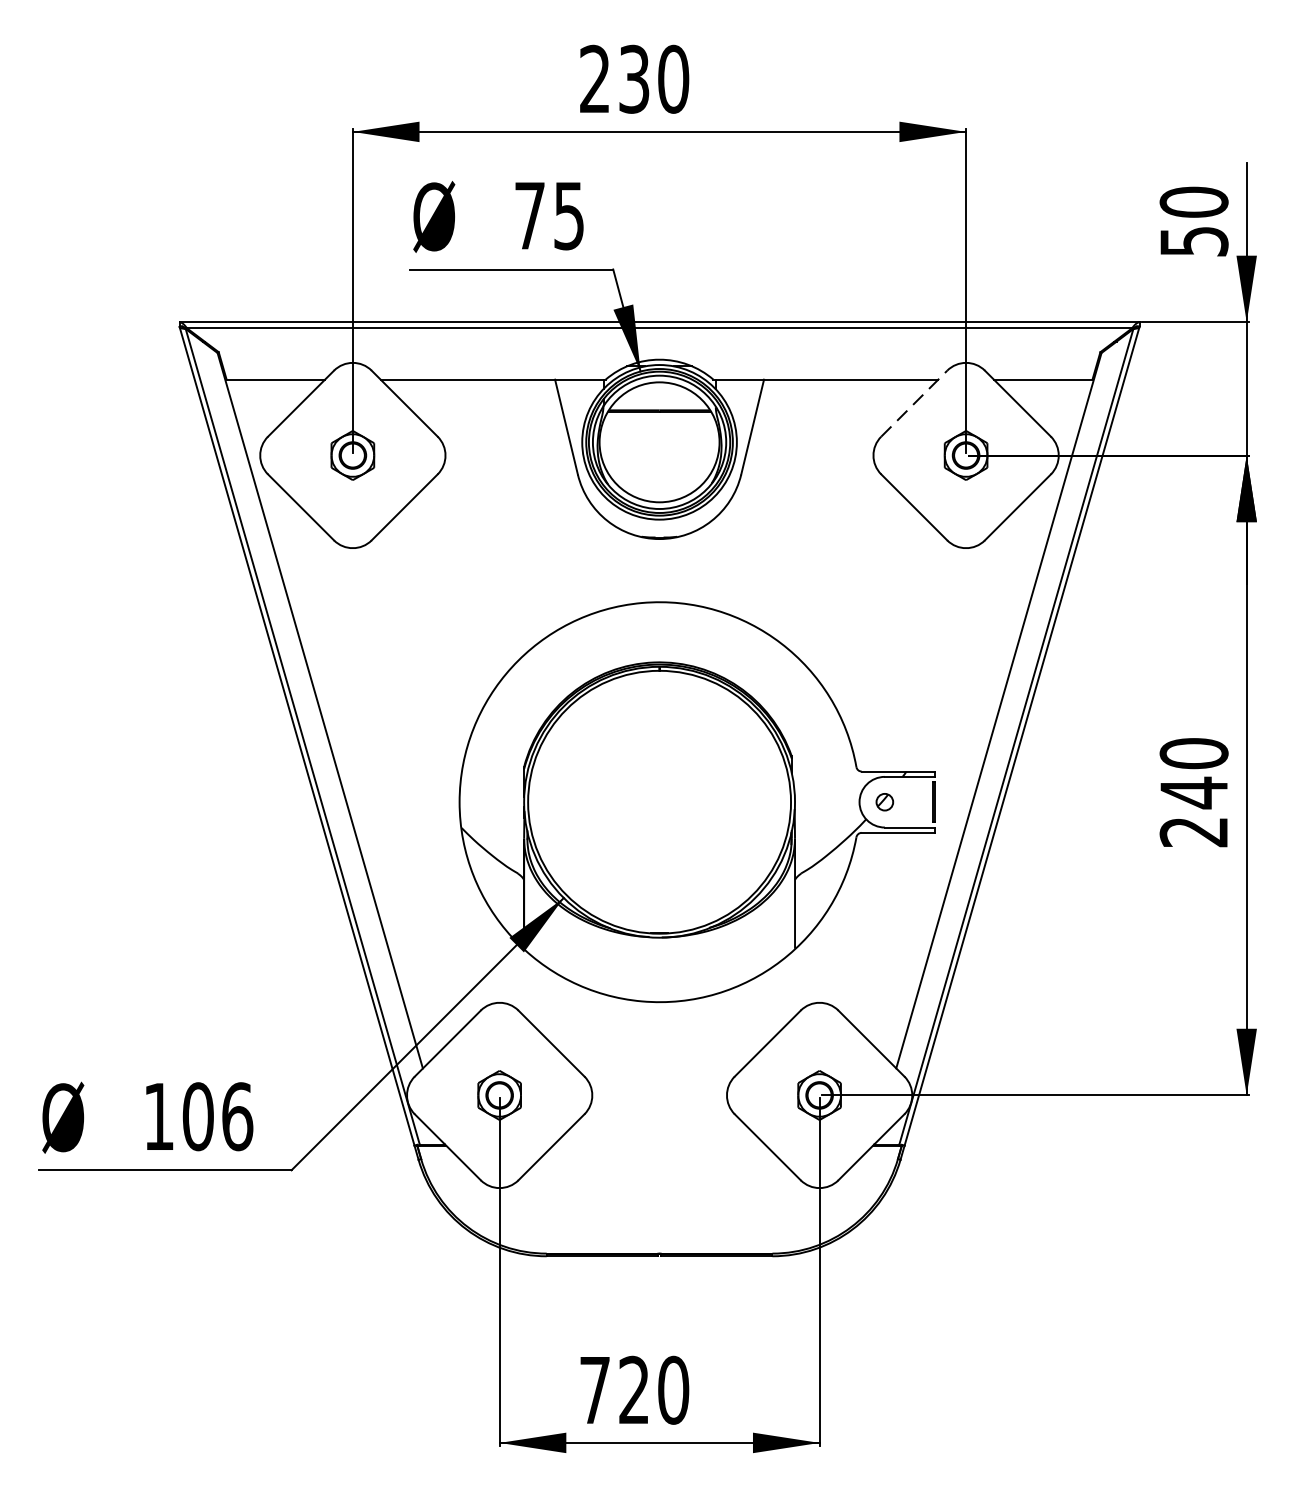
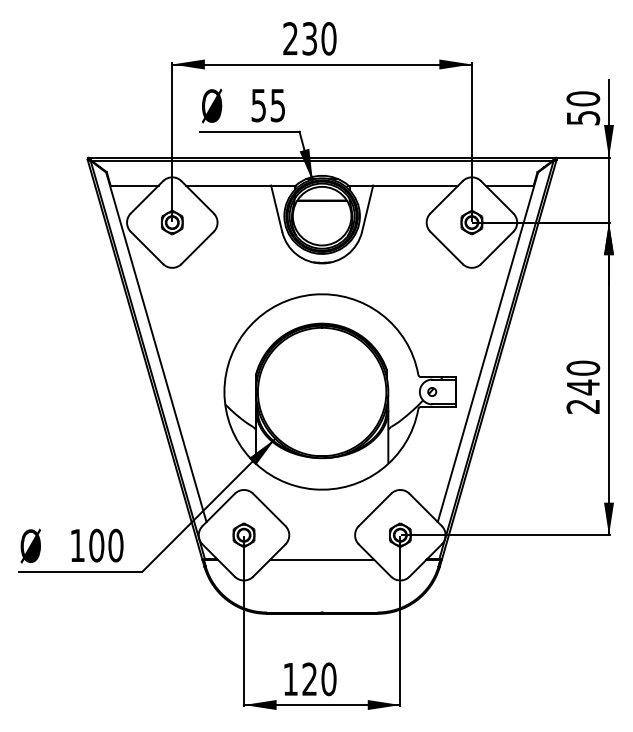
text: (529, 215) -> (258, 105), 75 -> 55
line: (914, 404) -> (446, 197), dashed -> solid
text: (236, 1116) -> (115, 545), 106 -> 100
line: (660, 1145) -> (322, 559), added
text: (594, 1390) -> (290, 679), 720 -> 120

